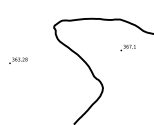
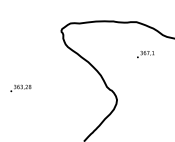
text: (18, 60) -> (20, 88), moved

